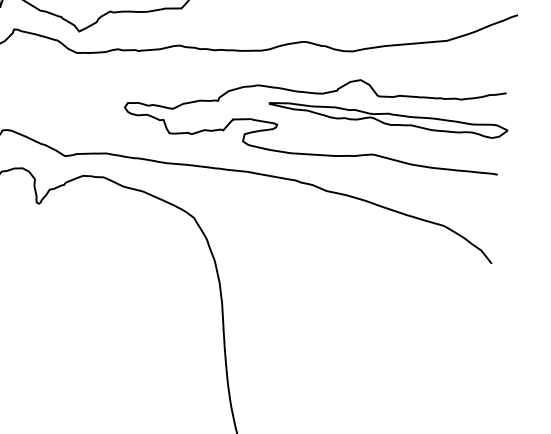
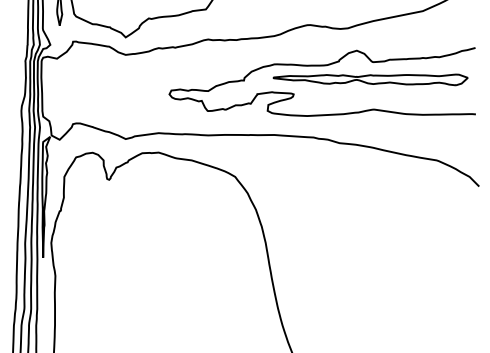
part: (388, 118) -> (370, 79), moved

